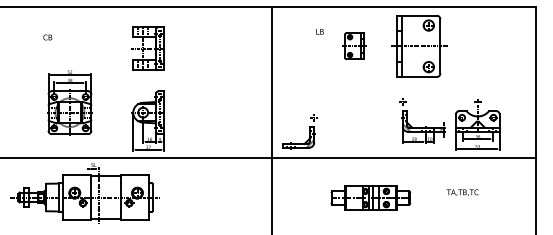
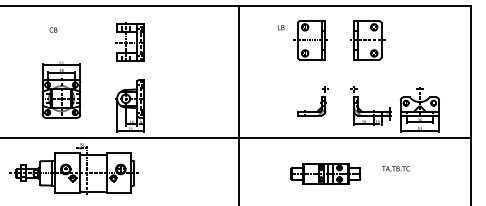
text: (47, 37) -> (53, 30), moved
part: (354, 45) -> (311, 39), size x1.67
part: (418, 45) -> (367, 39), size x0.71
part: (309, 131) -> (321, 101), moved
text: (462, 192) -> (395, 168), moved

